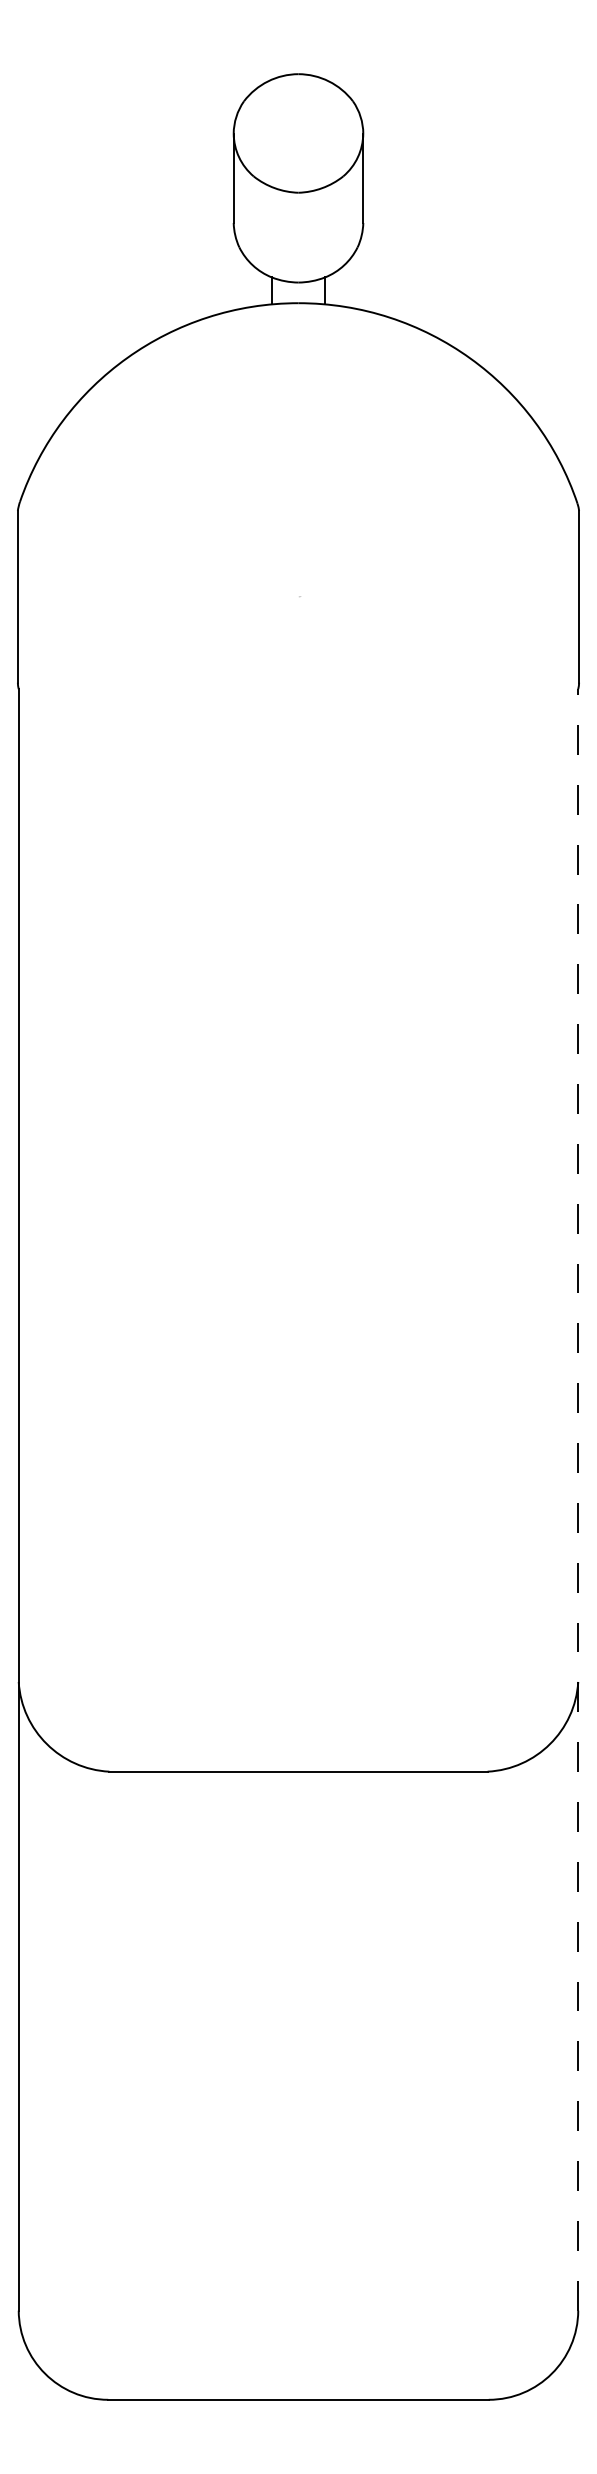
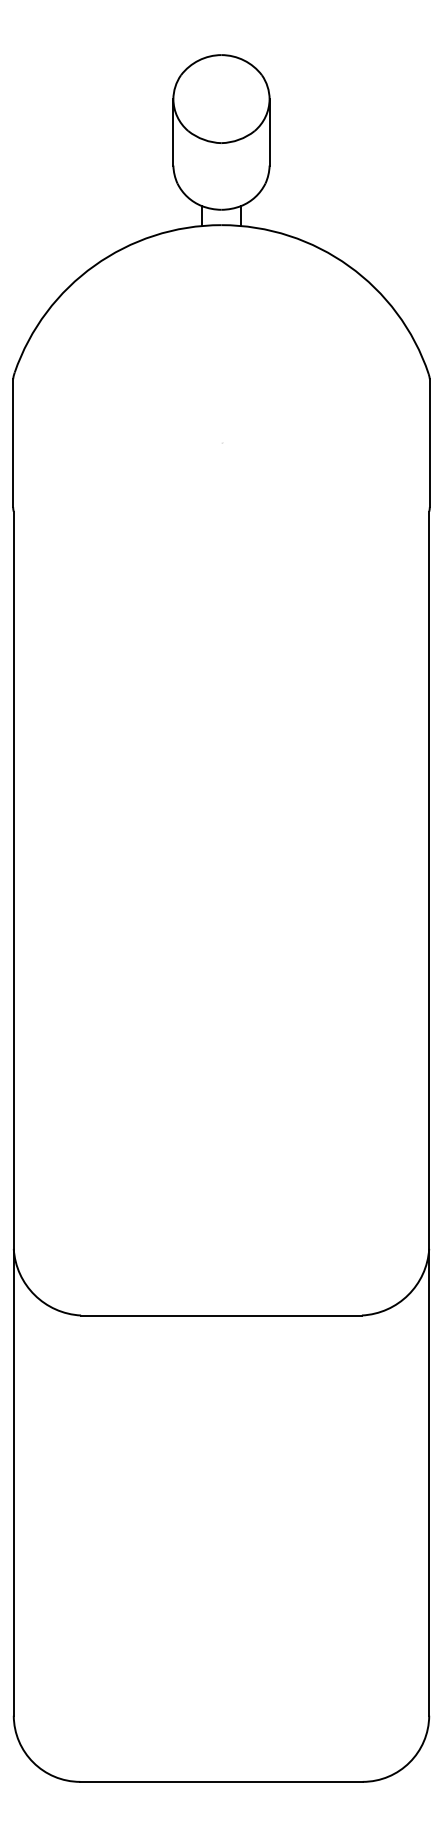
line: (578, 1499) -> (429, 1113), dashed -> solid

